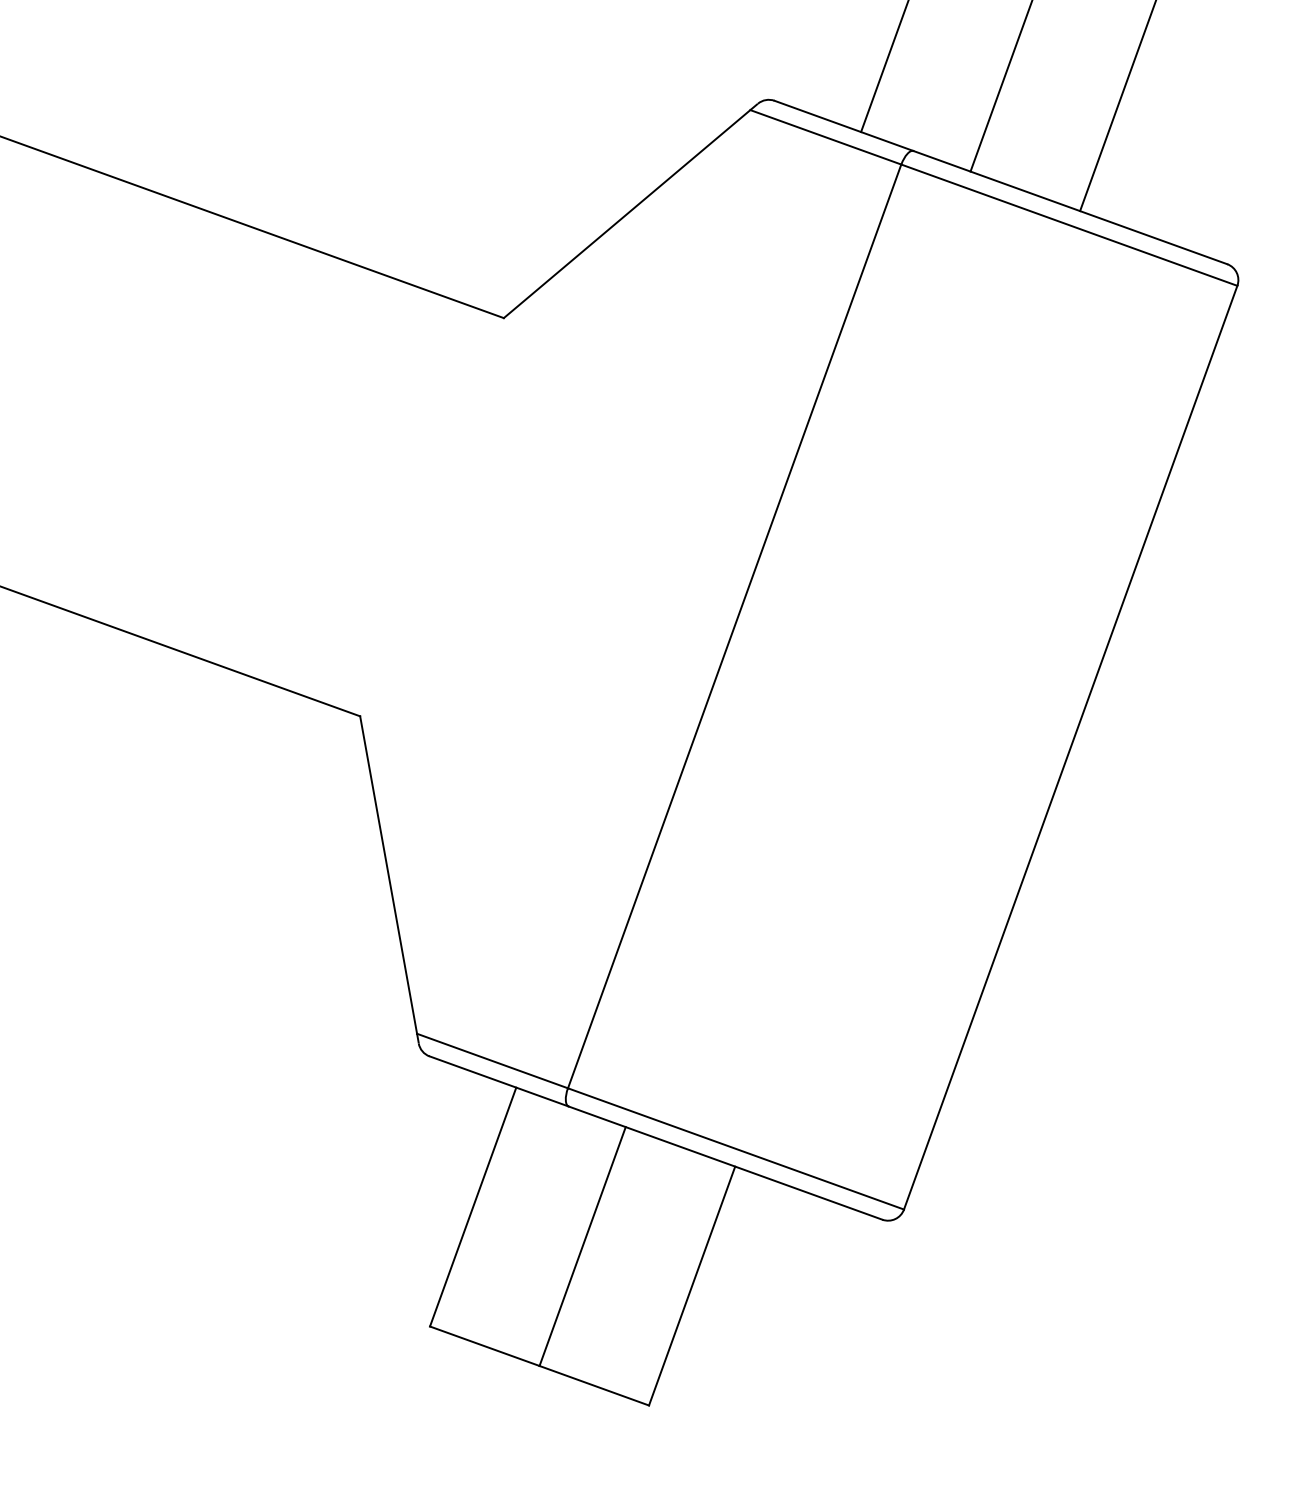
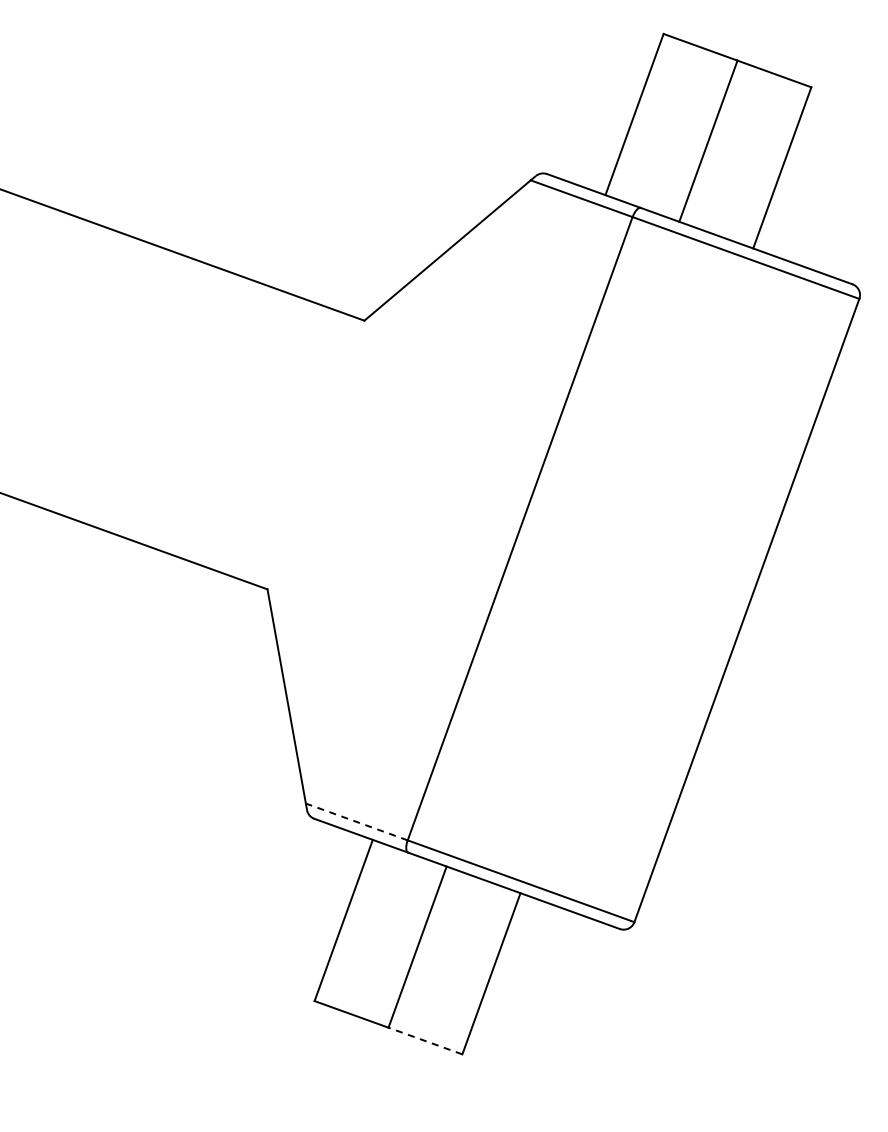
line: (492, 1060) -> (356, 821), solid -> dashed
line: (594, 1384) -> (425, 1040), solid -> dashed

